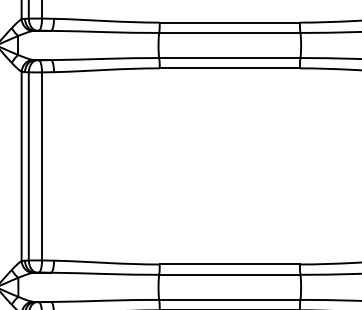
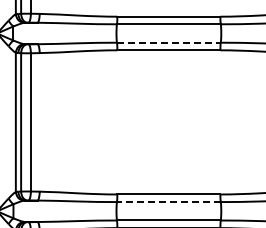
line: (229, 57) -> (168, 42), solid -> dashed
line: (229, 275) -> (168, 202), solid -> dashed

